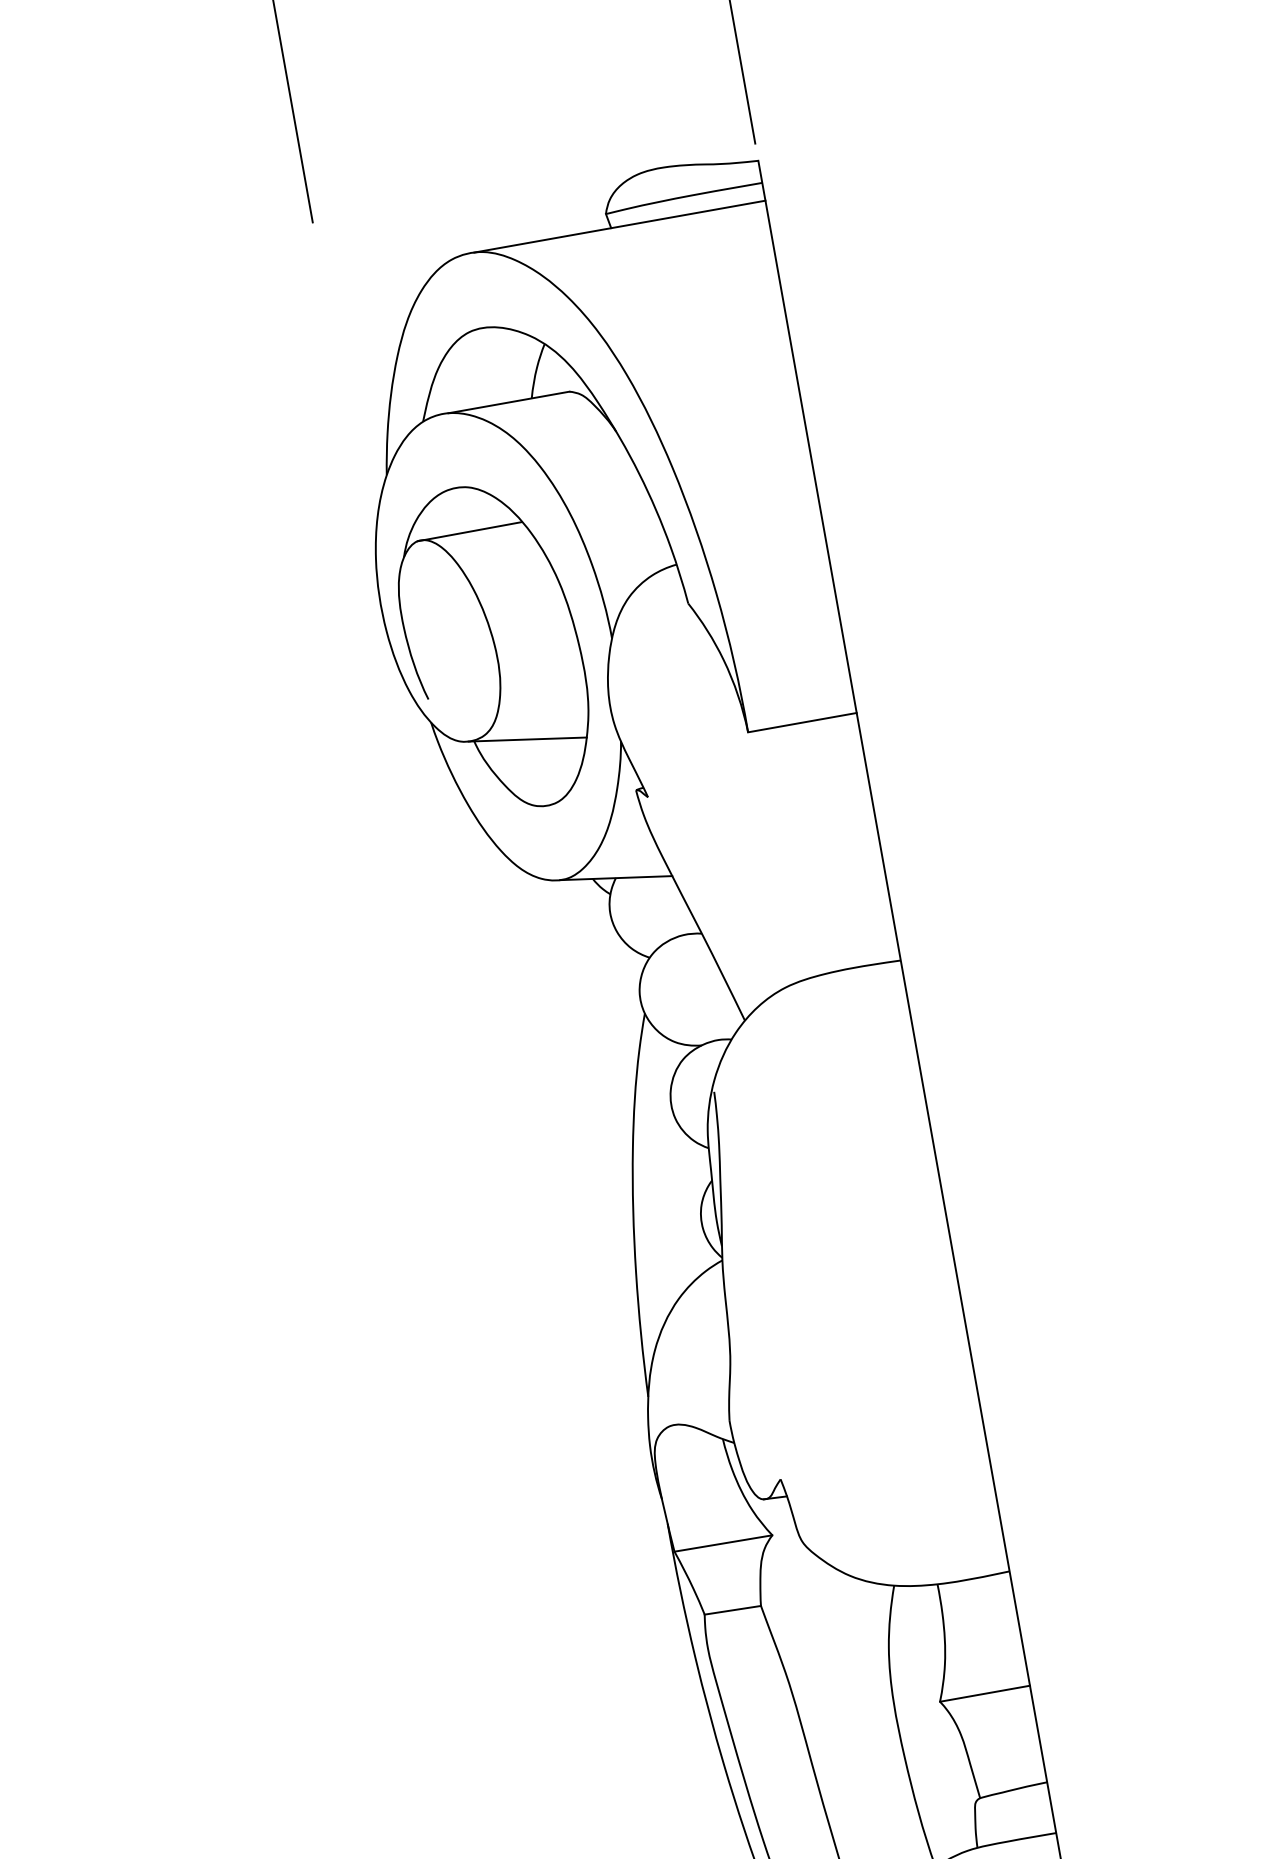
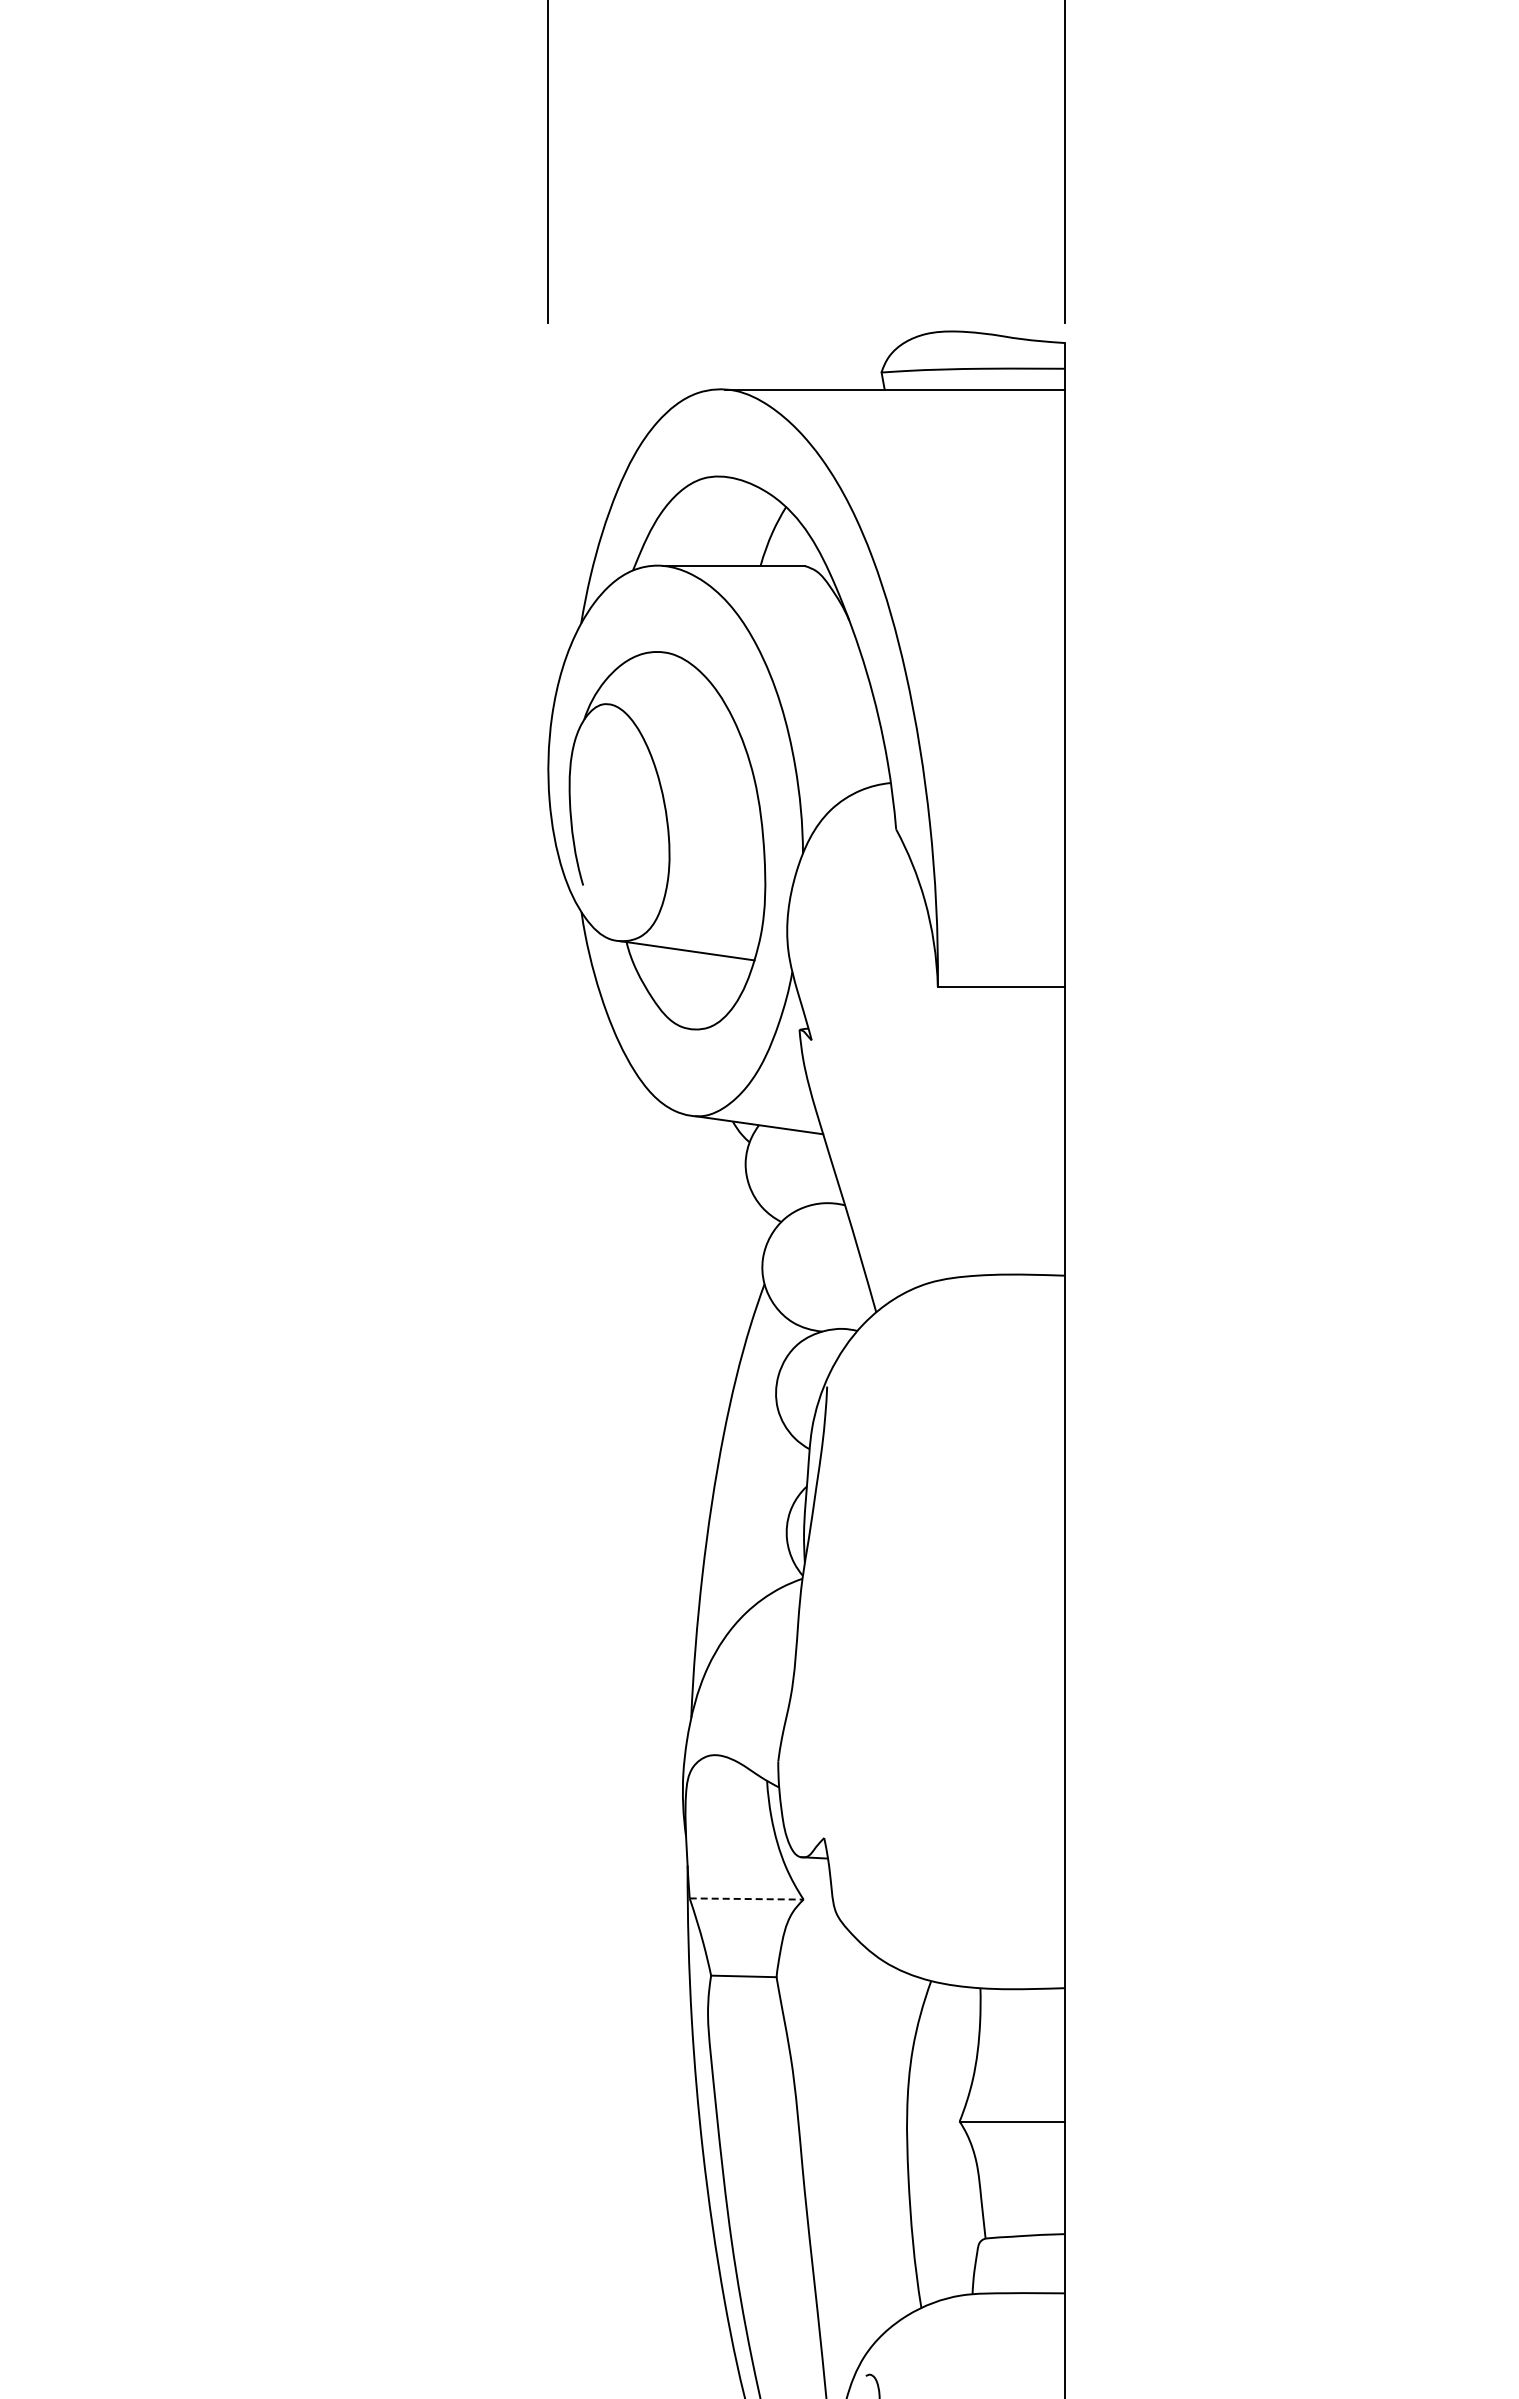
line: (469, 531) -> (663, 703), removed
line: (723, 1543) -> (746, 1899), solid -> dashed

